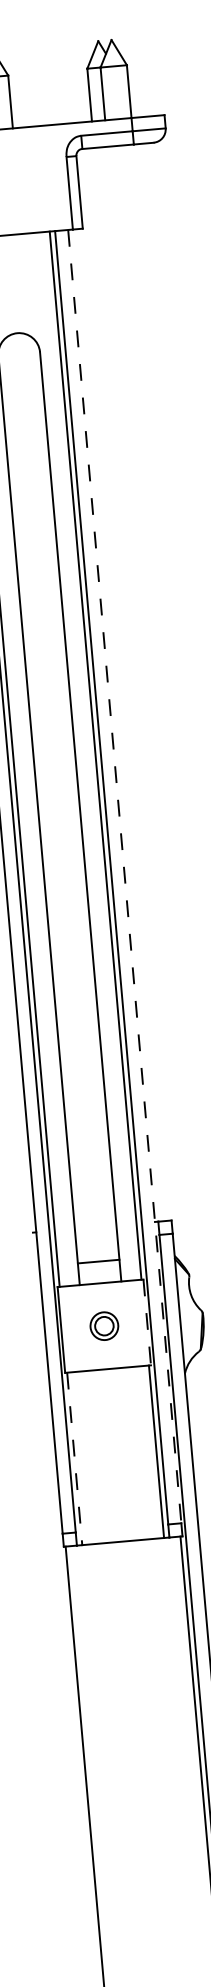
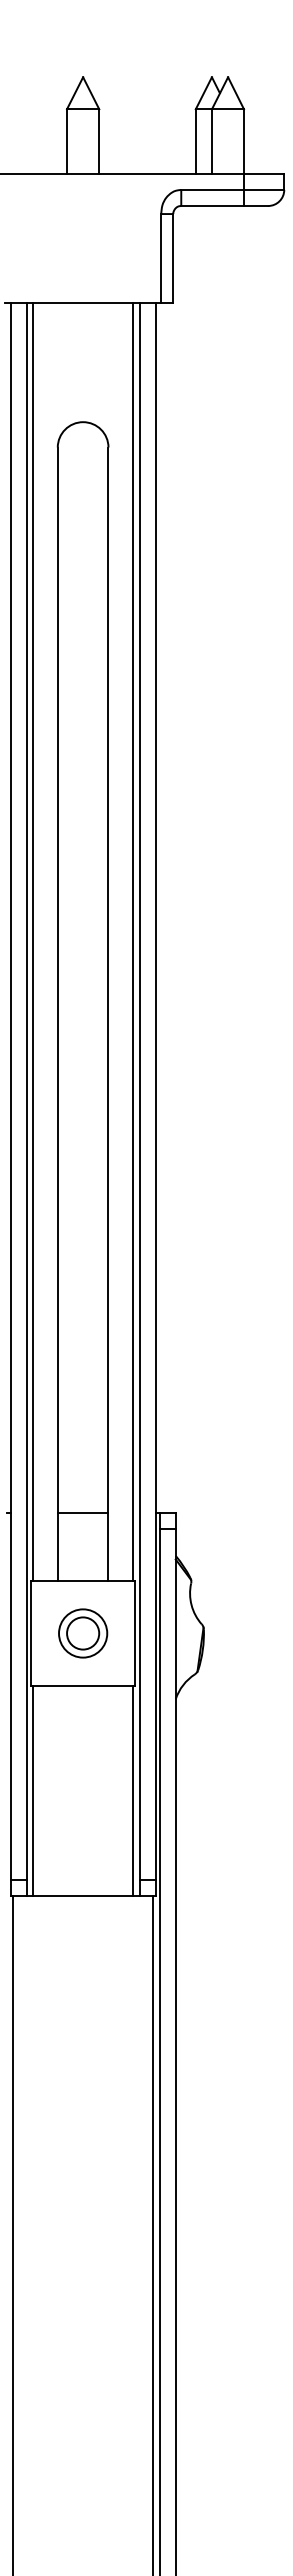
line: (124, 876) -> (155, 1091), dashed -> solid
line: (98, 1261) -> (82, 1512), moved
line: (147, 1322) -> (135, 1633), dashed -> solid
part: (104, 1326) -> (83, 1633), size x1.43
line: (74, 1459) -> (33, 1791), dashed -> solid

